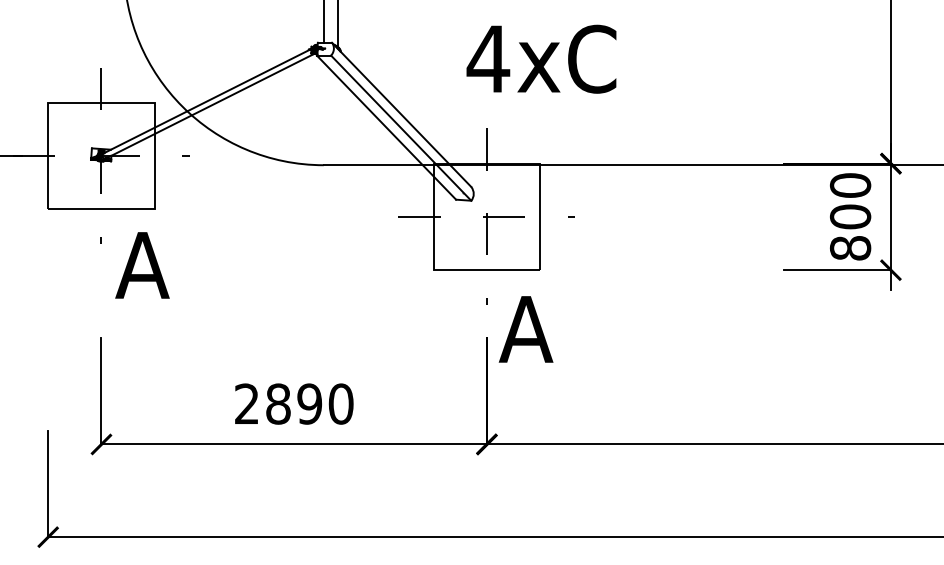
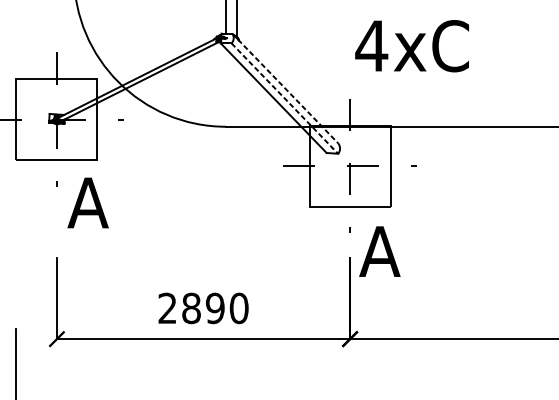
text: (541, 58) -> (412, 45), moved
line: (401, 115) -> (285, 88), solid -> dashed
line: (401, 128) -> (285, 98), solid -> dashed

